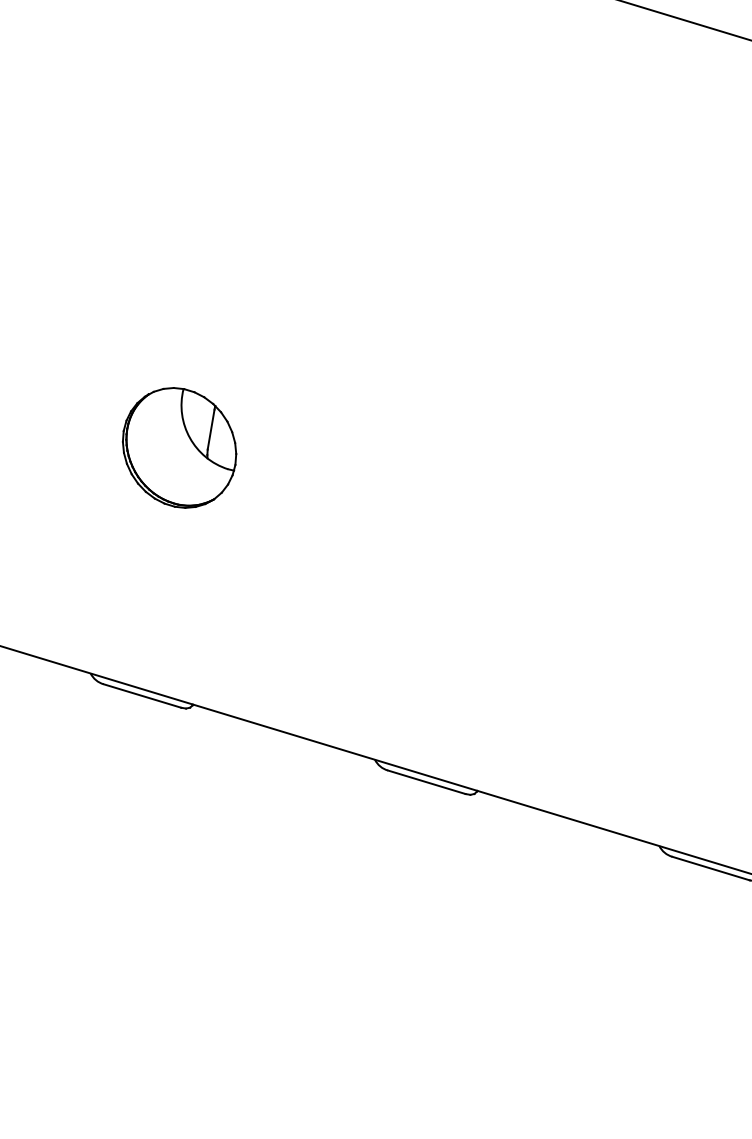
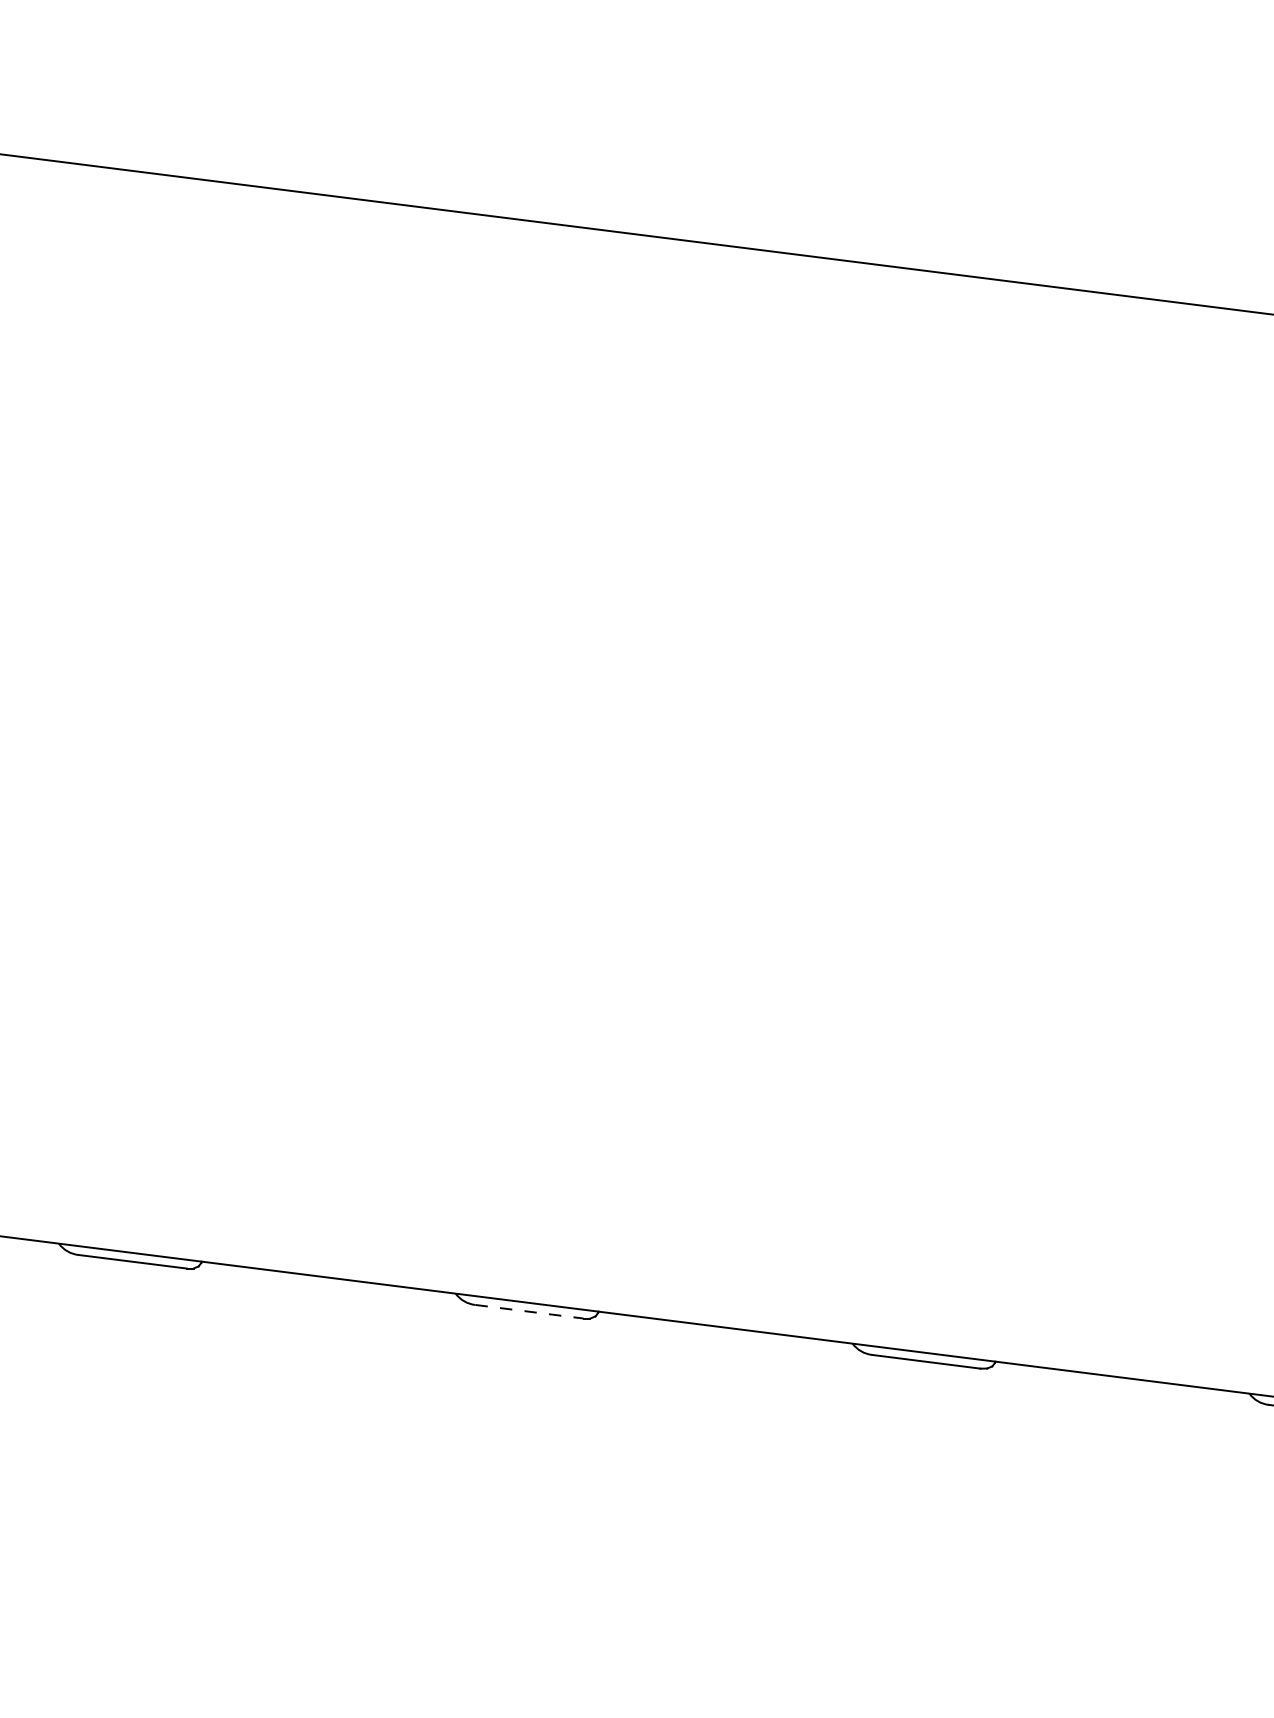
part: (179, 448) -> (125, 924), removed
line: (427, 782) -> (530, 1311), solid -> dashed

